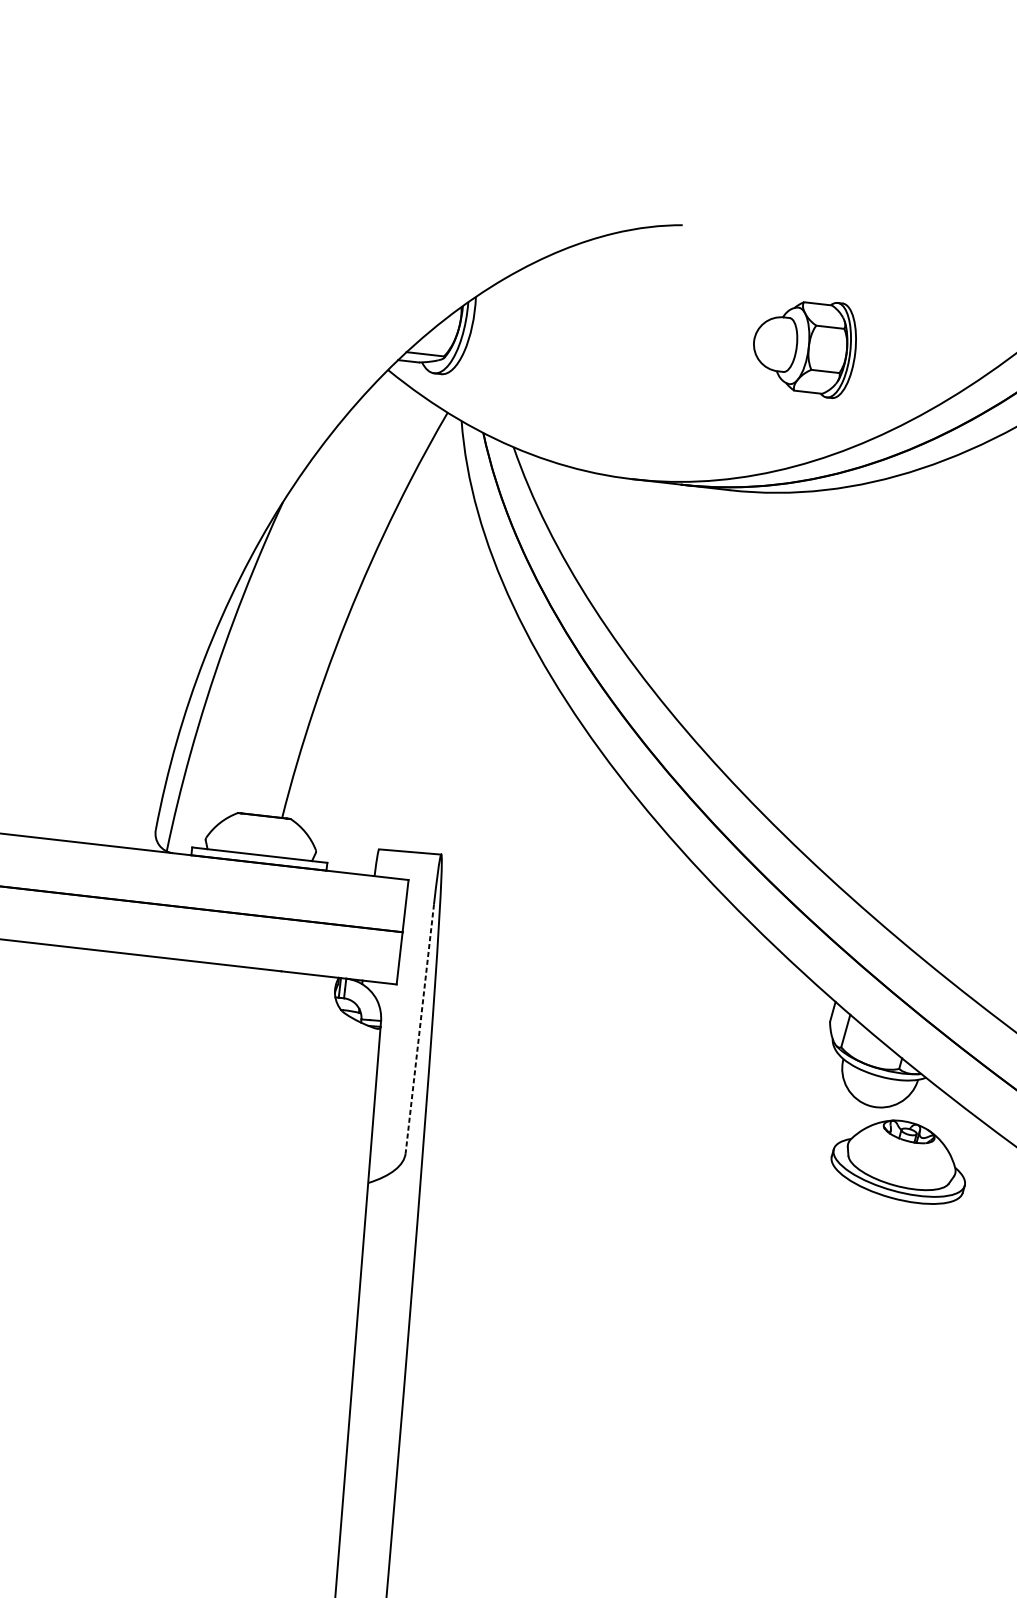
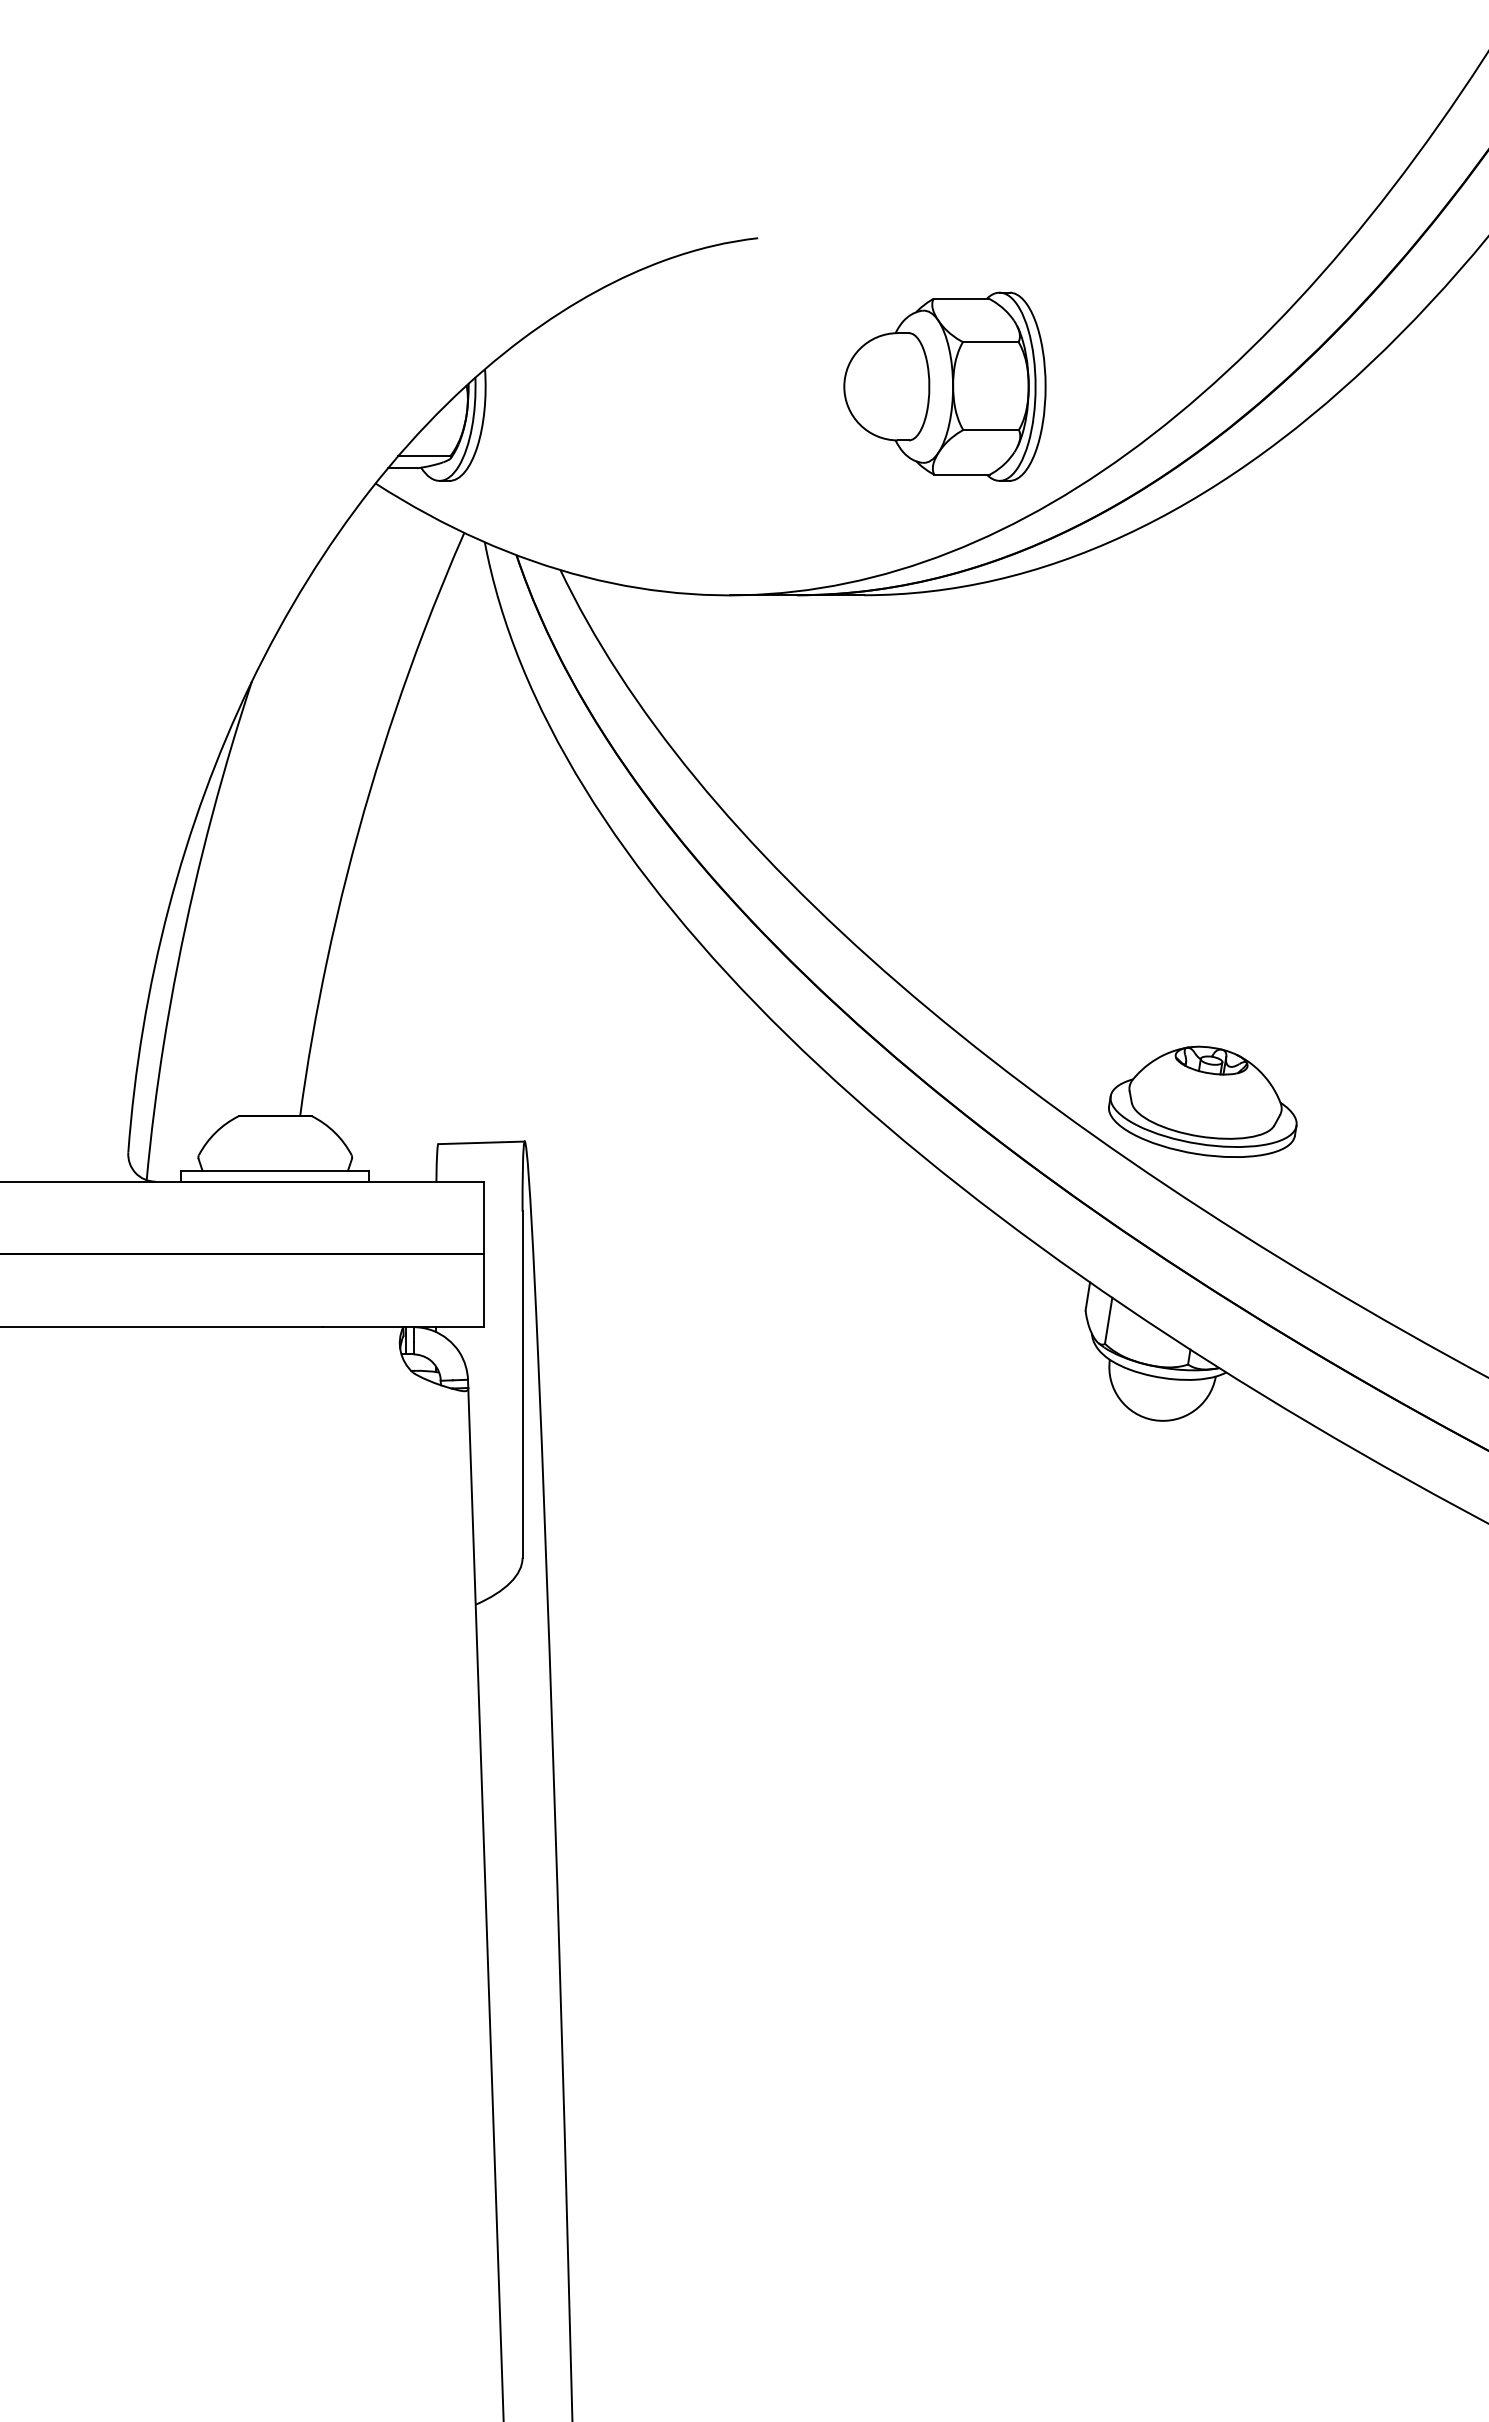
part: (804, 346) -> (944, 386), size x1.43
line: (419, 1029) -> (522, 1385), dashed -> solid
part: (899, 1160) -> (1202, 1101), moved

